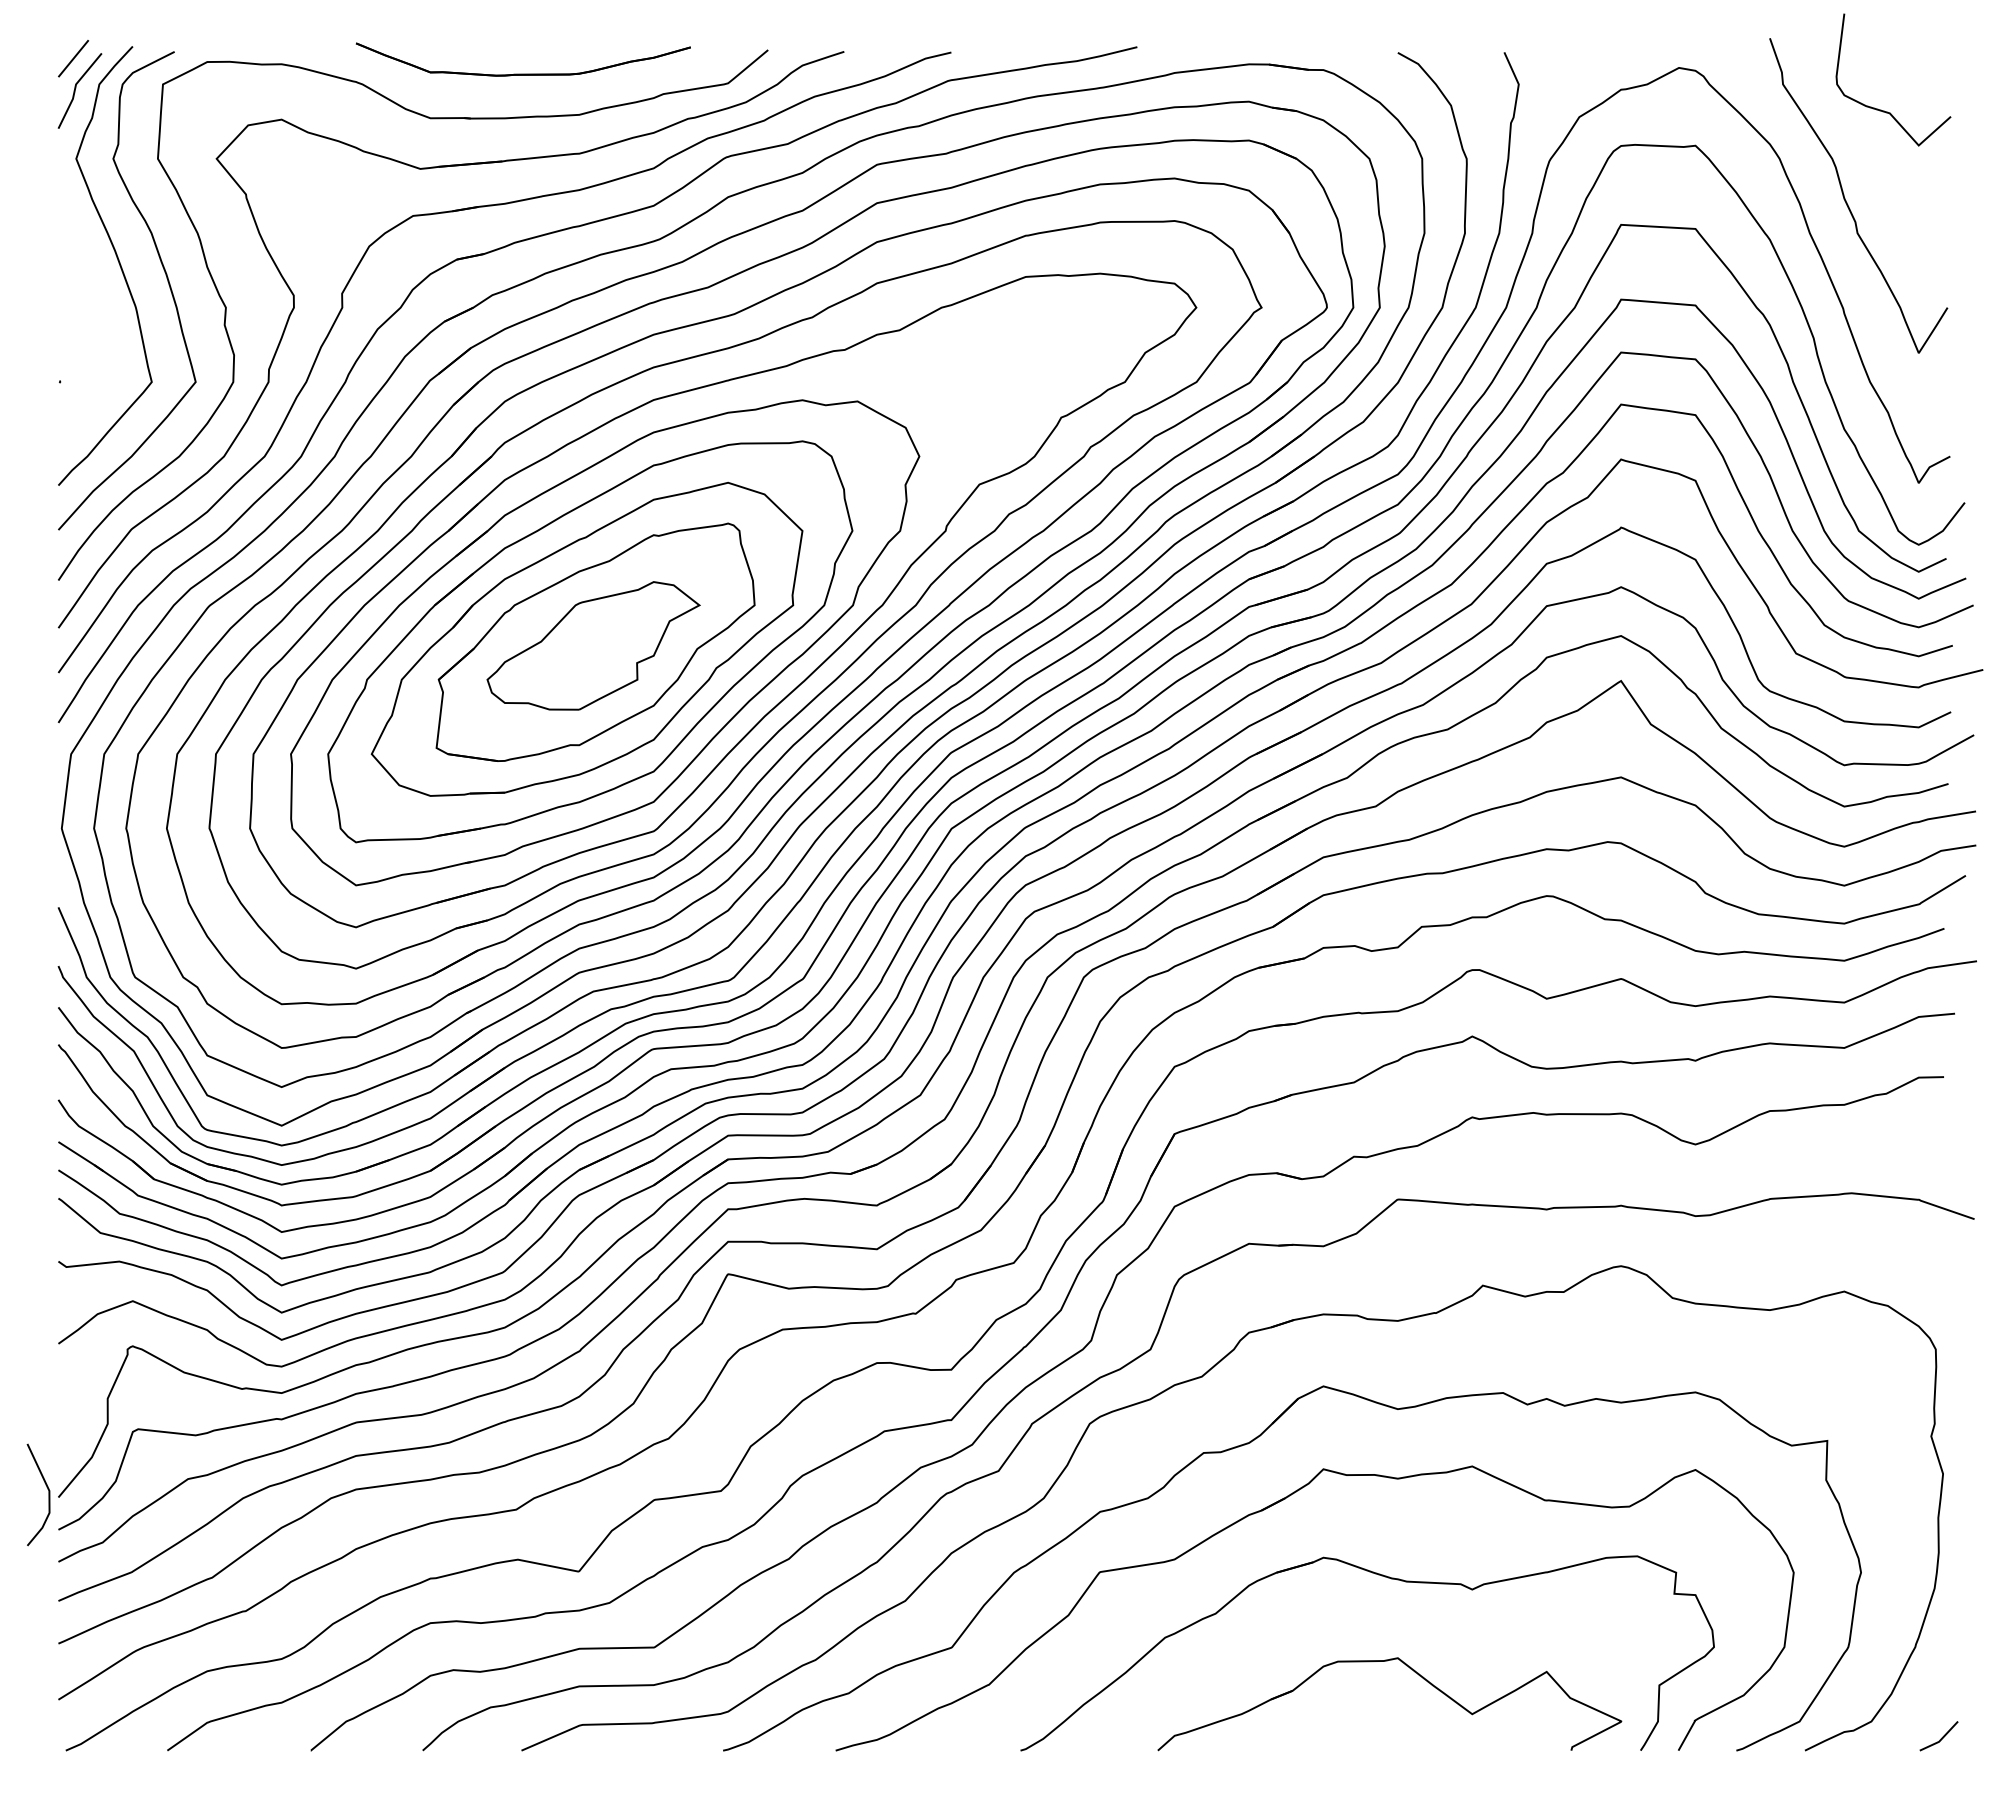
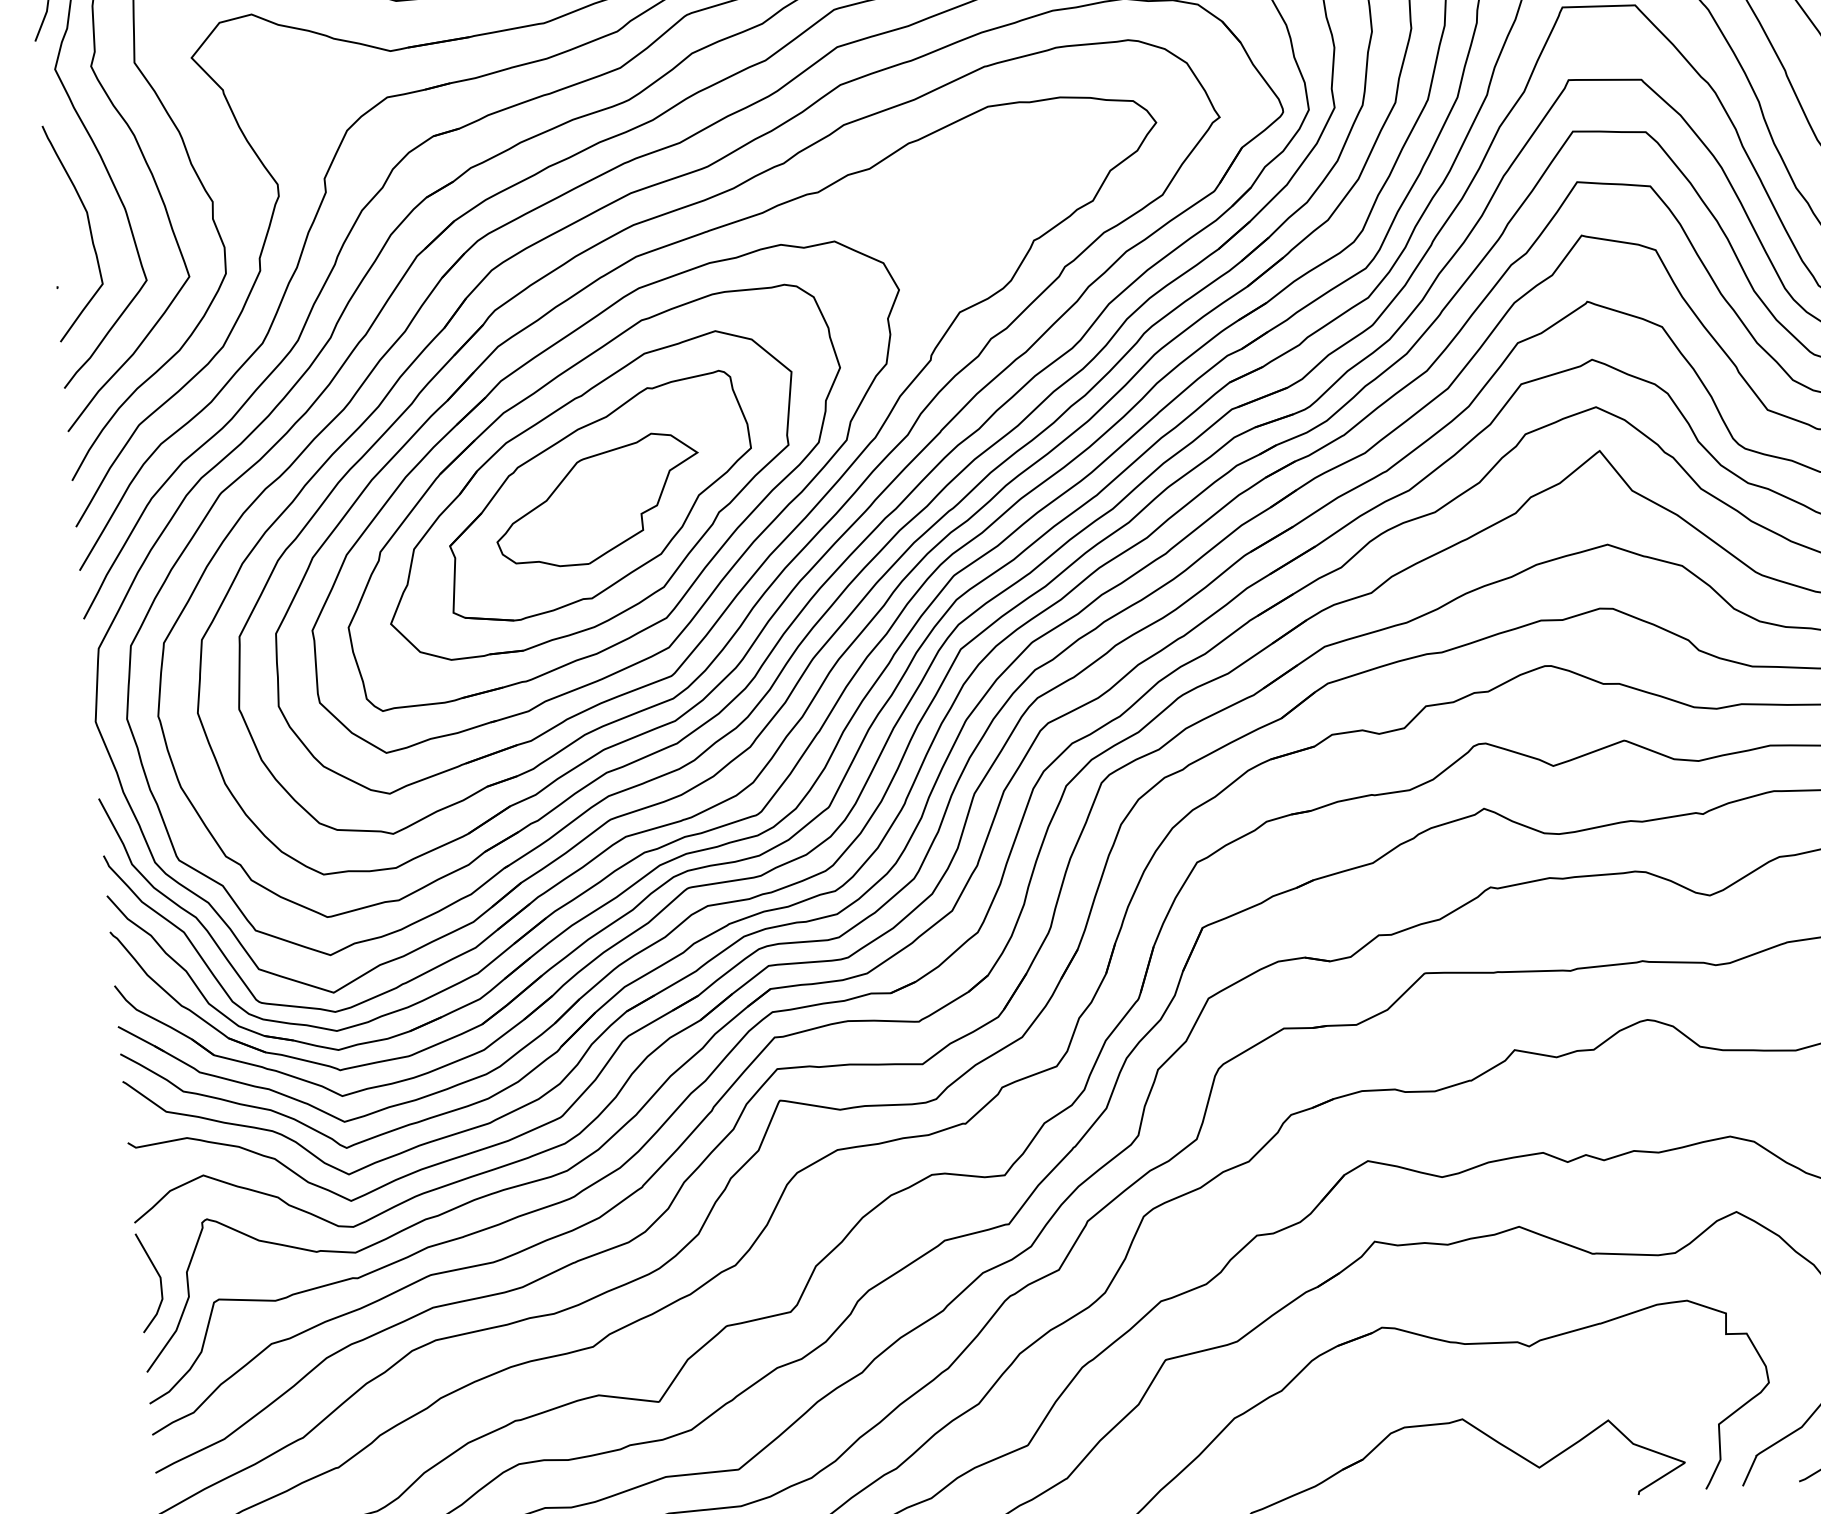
curve: (97, 326) -> (89, 230), added
line: (48, 1494) -> (159, 1281), moved

